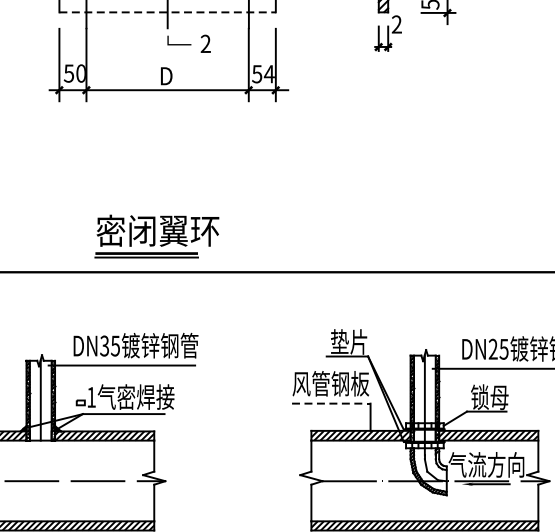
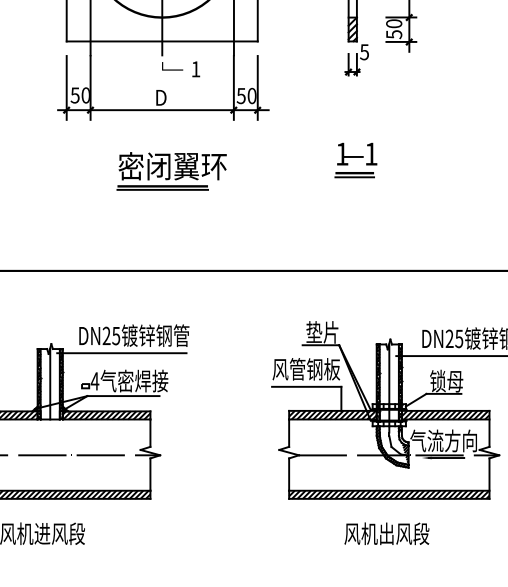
line: (167, 12) -> (162, 41), dashed -> solid
text: (396, 24) -> (364, 52), 2 -> 5
text: (205, 44) -> (195, 69), 2 -> 1
text: (268, 73) -> (251, 95), 54 -> 50
part: (386, 147) -> (355, 160), added
part: (156, 236) -> (171, 171), moved
text: (104, 346) -> (106, 336), DN35 -> DN25
text: (90, 397) -> (94, 381), 1 -> 4
line: (331, 403) -> (306, 386), dashed -> solid
hatch: (440, 472) -> (403, 447), added

